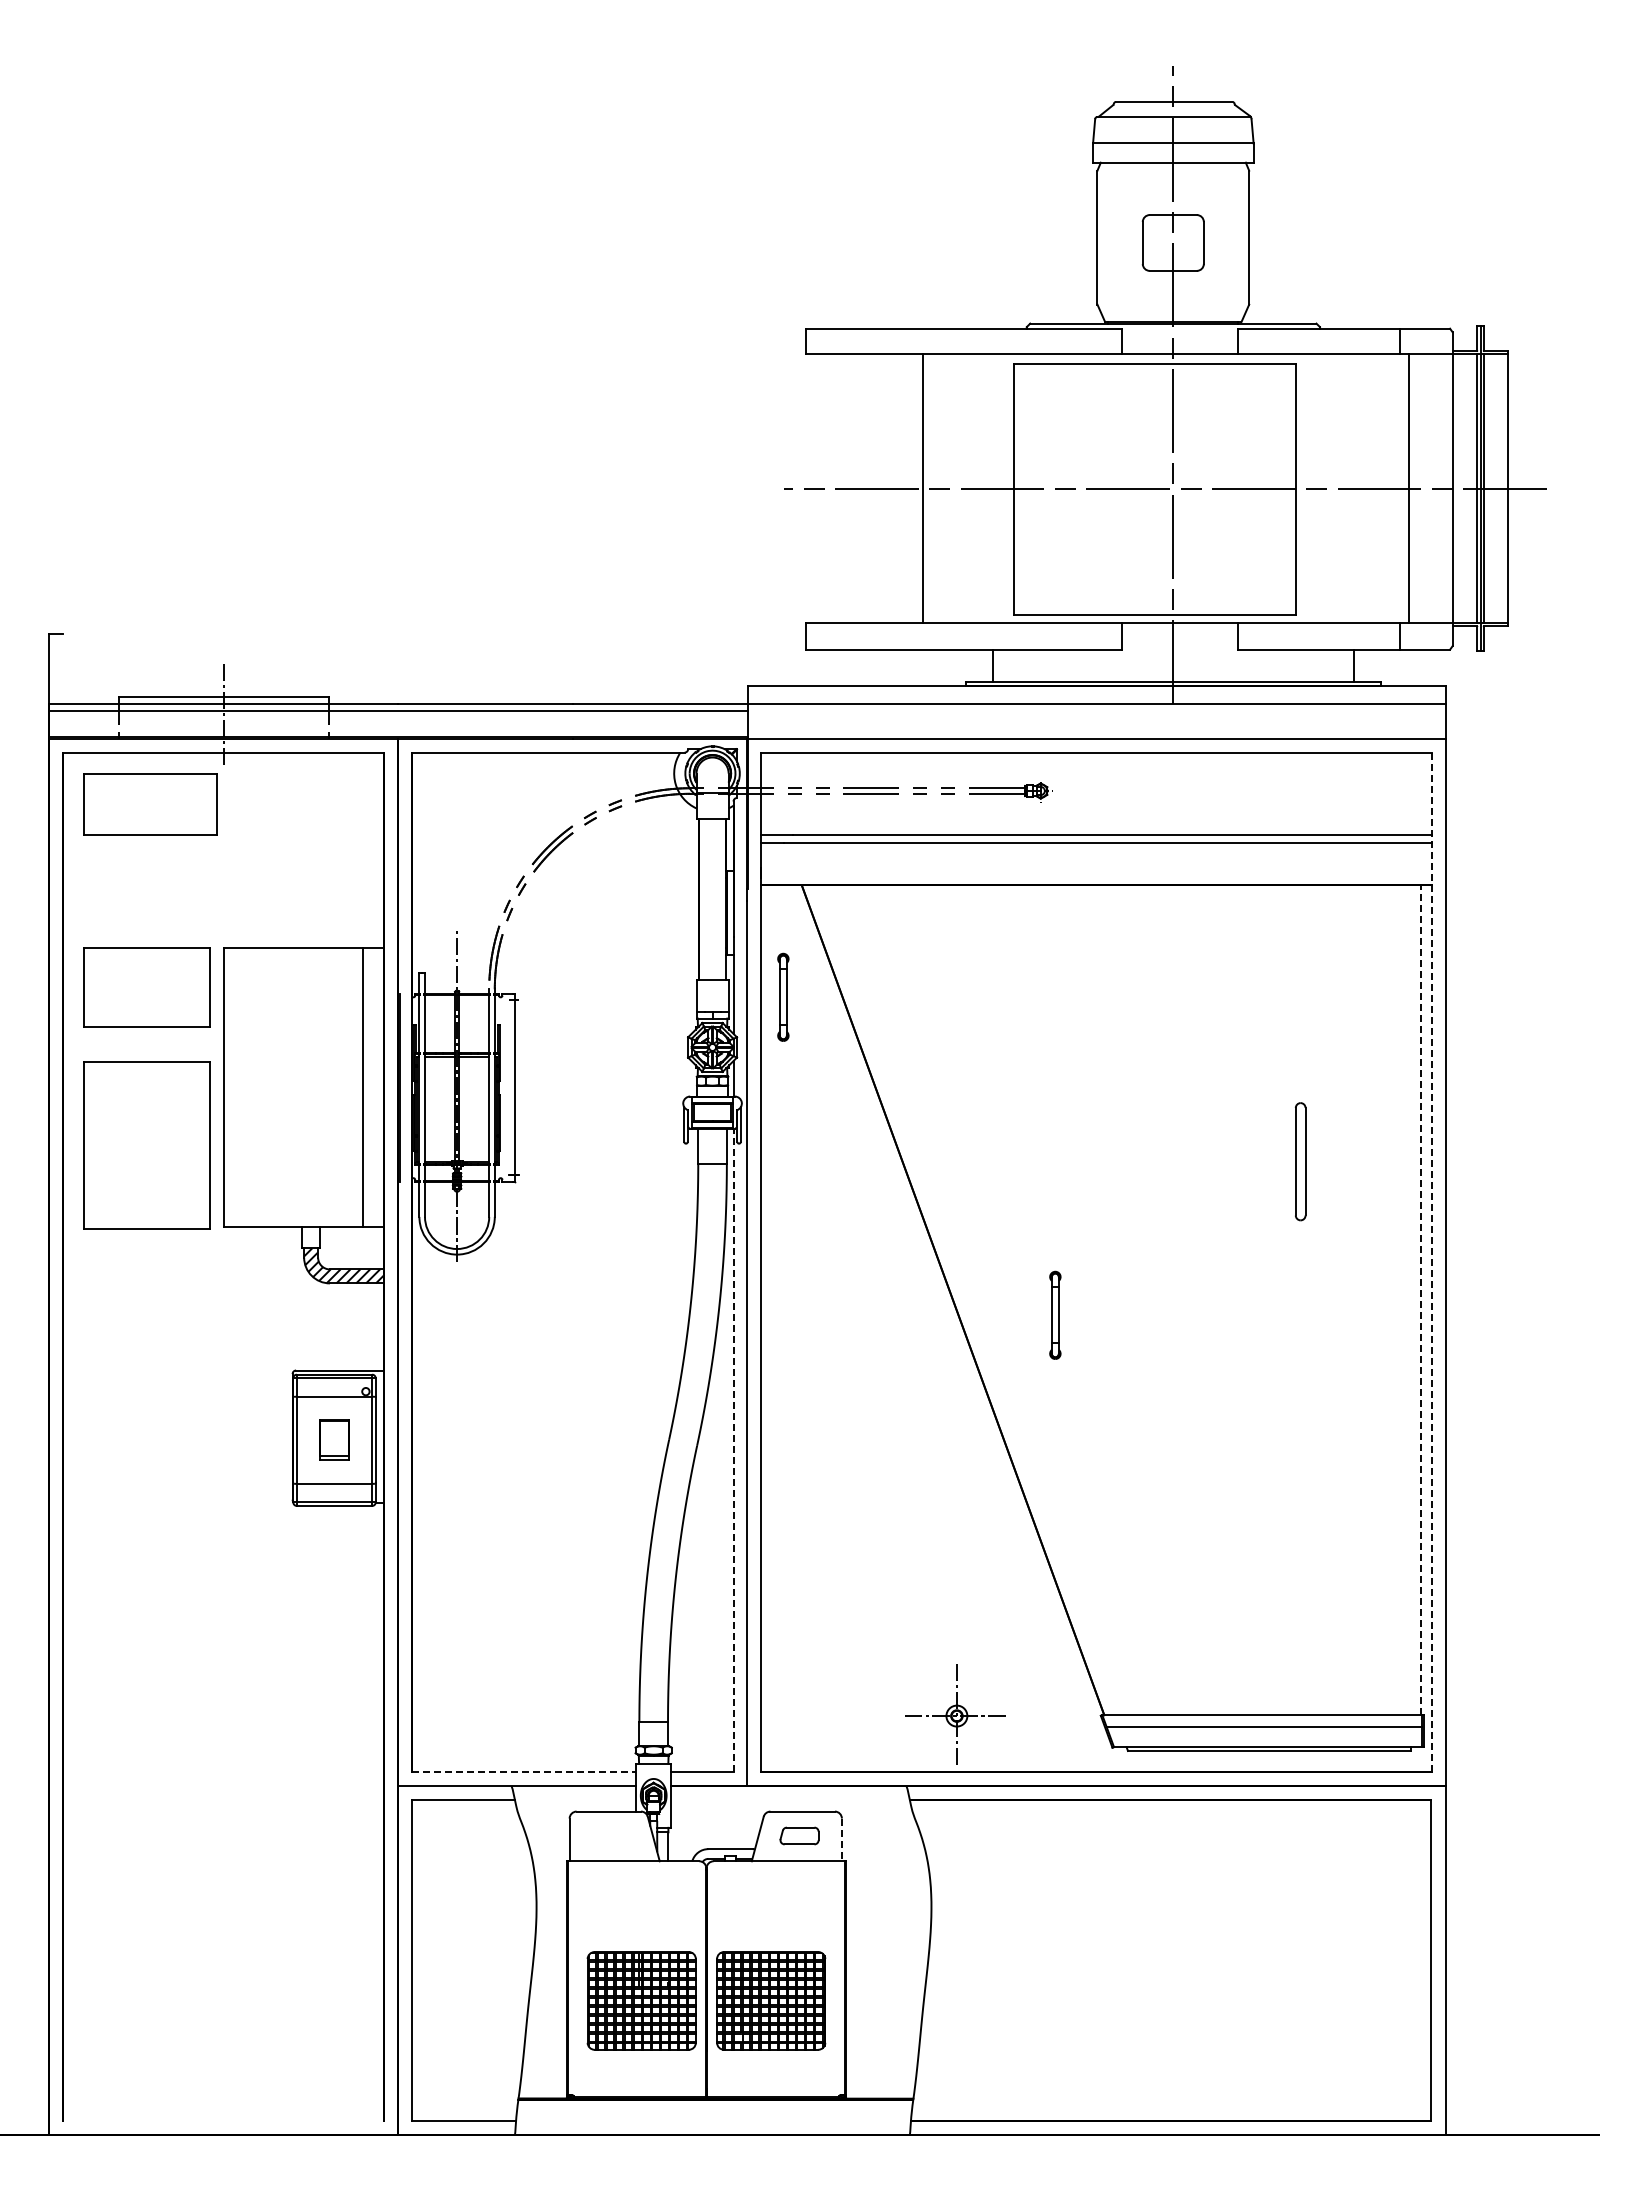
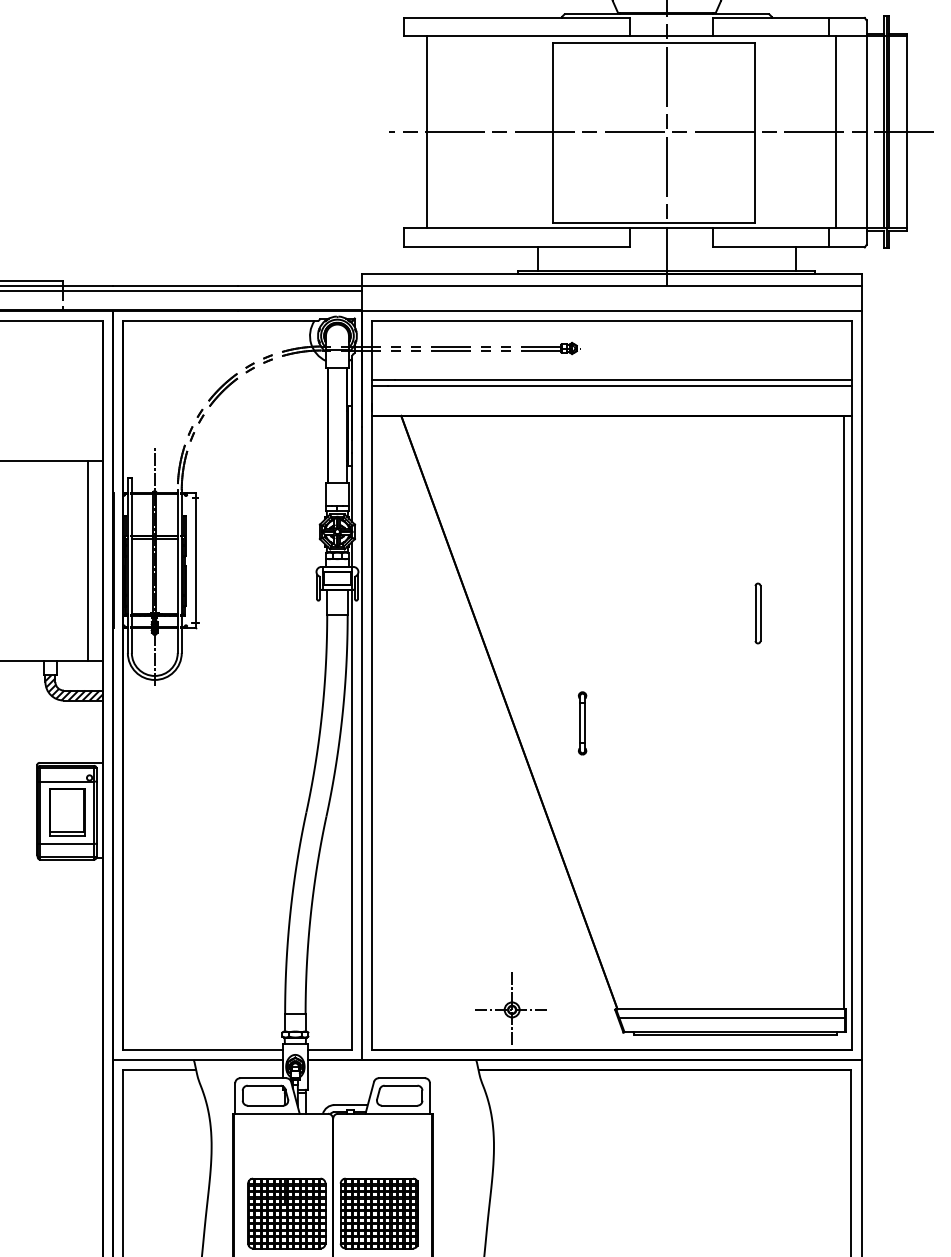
line: (923, 488) -> (427, 132), moved
part: (783, 996) -> (388, 495), removed
part: (1300, 1161) -> (757, 613), size x0.71
line: (1431, 1262) -> (851, 685), dashed -> solid
line: (1420, 1300) -> (843, 712), dashed -> solid
part: (334, 1439) -> (67, 812), size x1.67
line: (733, 1450) -> (352, 820), dashed -> solid
line: (524, 1771) -> (202, 1049), dashed -> solid
part: (611, 1835) -> (265, 1095), added
part: (799, 1835) -> (399, 1095), size x1.67
line: (841, 1840) -> (429, 1098), dashed -> solid

